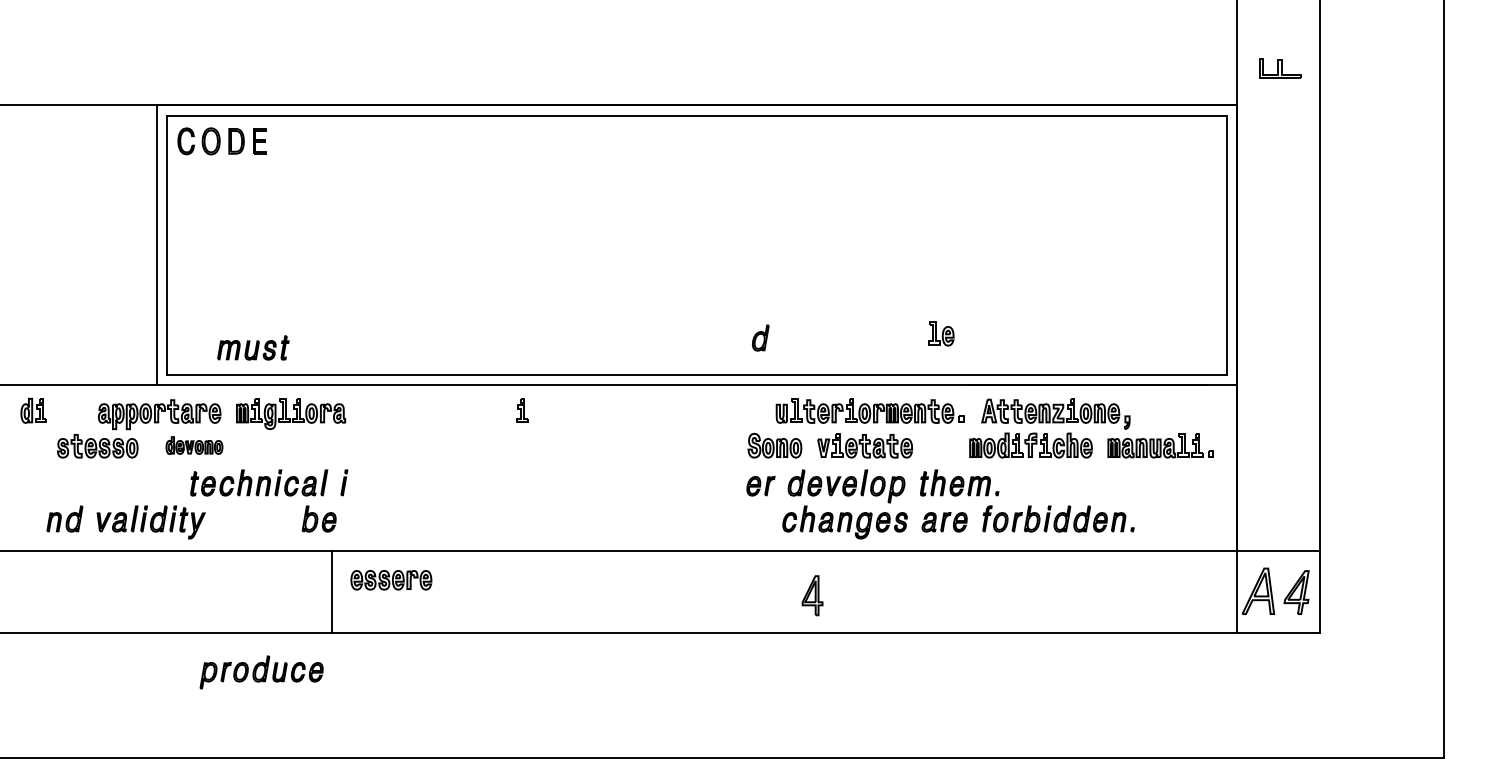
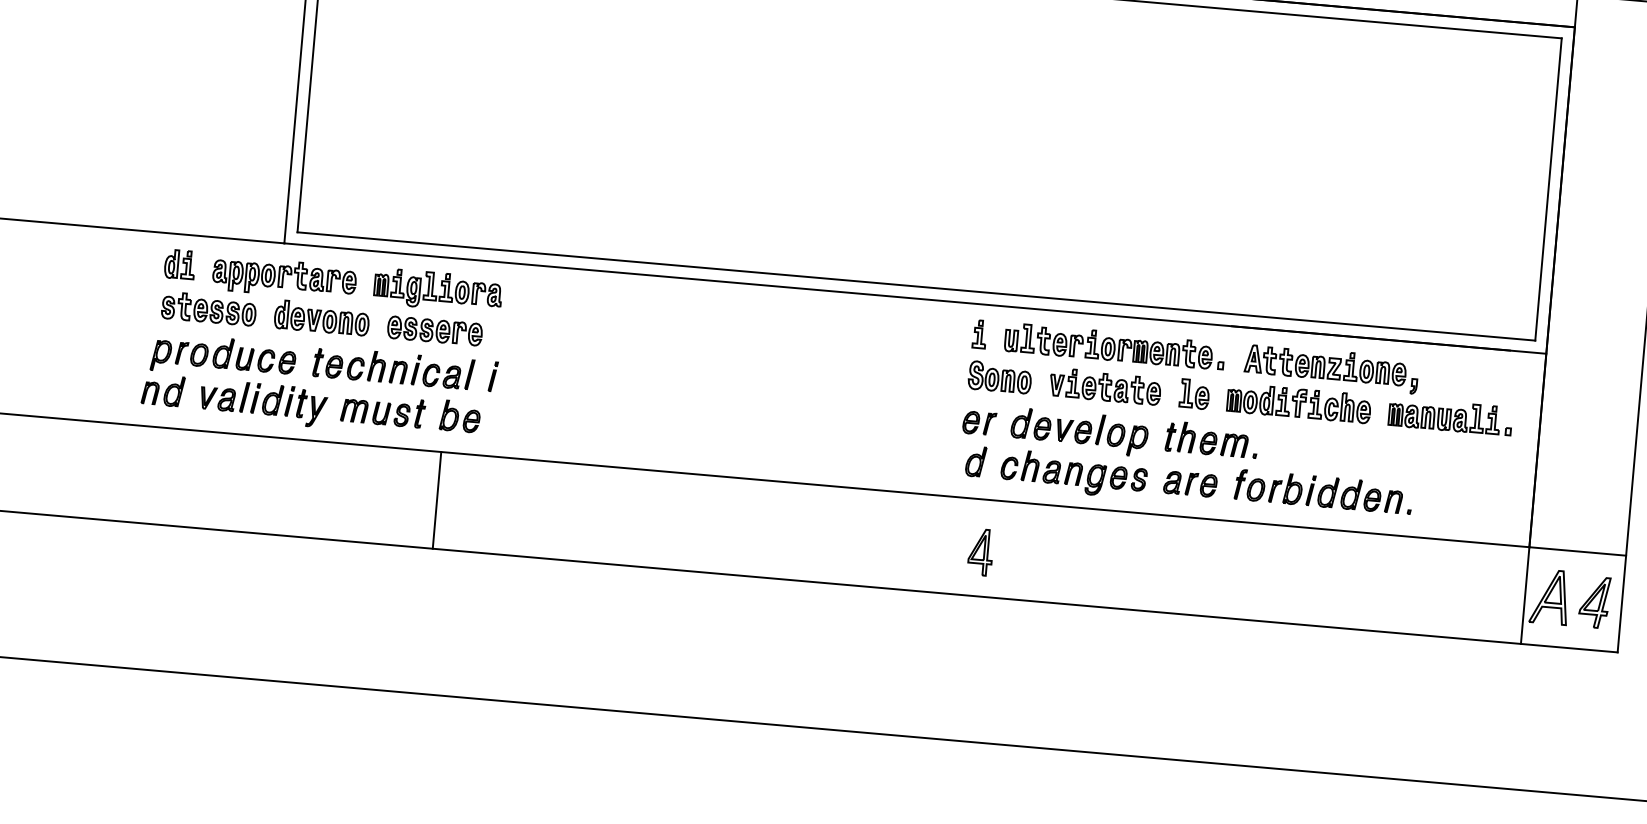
part: (941, 333) -> (1194, 394), moved
part: (760, 337) -> (975, 460), moved
part: (253, 347) -> (383, 410), moved
part: (33, 410) -> (179, 264), moved
part: (522, 410) -> (979, 334), moved
part: (194, 445) -> (322, 317), size x1.43
part: (391, 580) -> (435, 331), moved
line: (331, 591) -> (436, 499), moved
part: (812, 595) -> (980, 552), moved
part: (261, 672) -> (223, 357), moved

